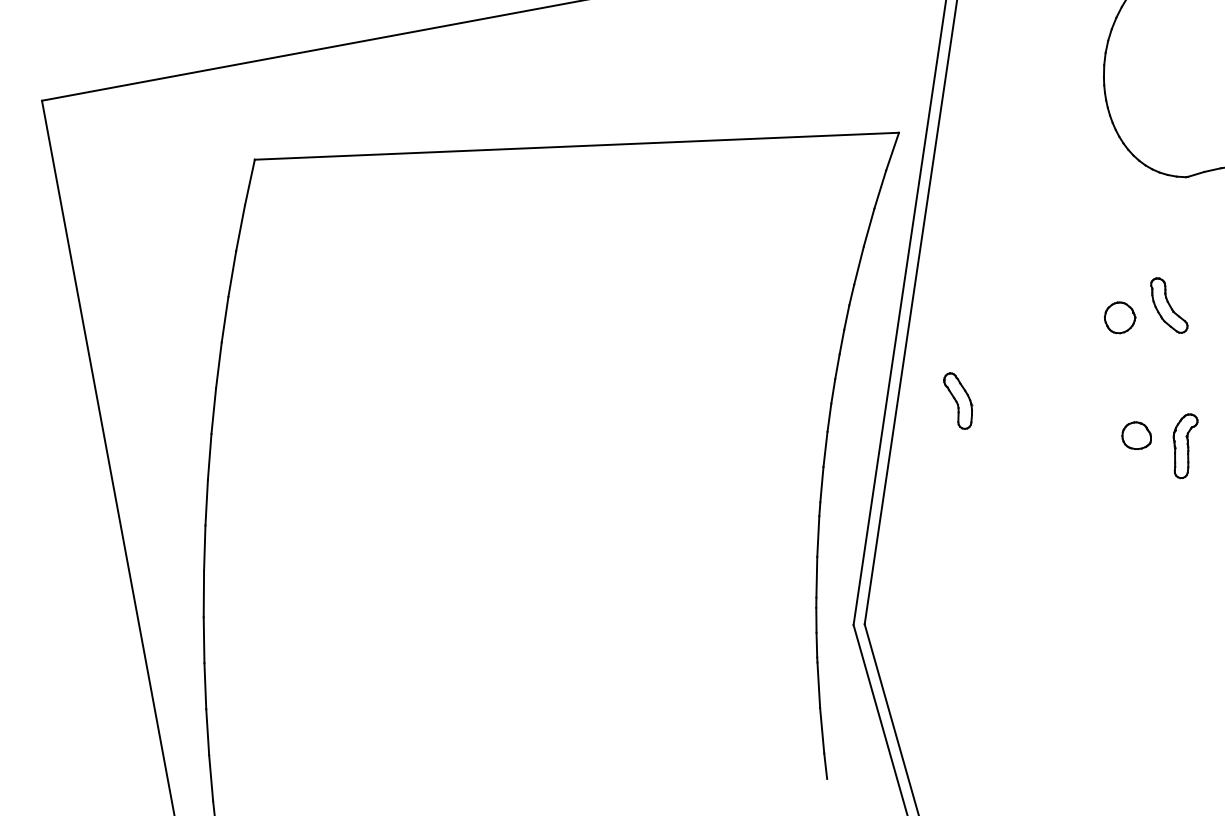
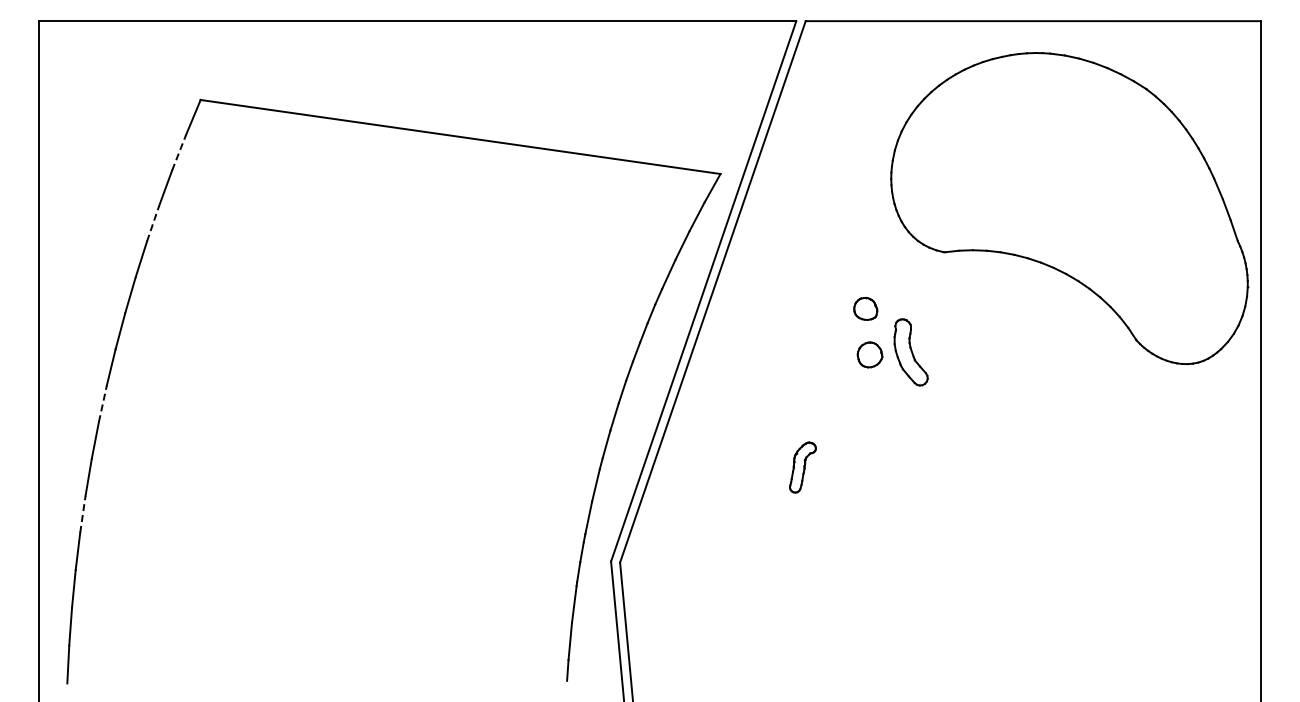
line: (241, 227) -> (179, 152), solid -> dashed
part: (1168, 305) -> (910, 352), size x1.4
line: (225, 319) -> (153, 223), solid -> dashed
part: (958, 400) -> (728, 397), removed
part: (1136, 435) -> (865, 308), moved
part: (1185, 446) -> (802, 467), moved
line: (204, 548) -> (102, 403), solid -> dashed
line: (204, 686) -> (82, 514), solid -> dashed

